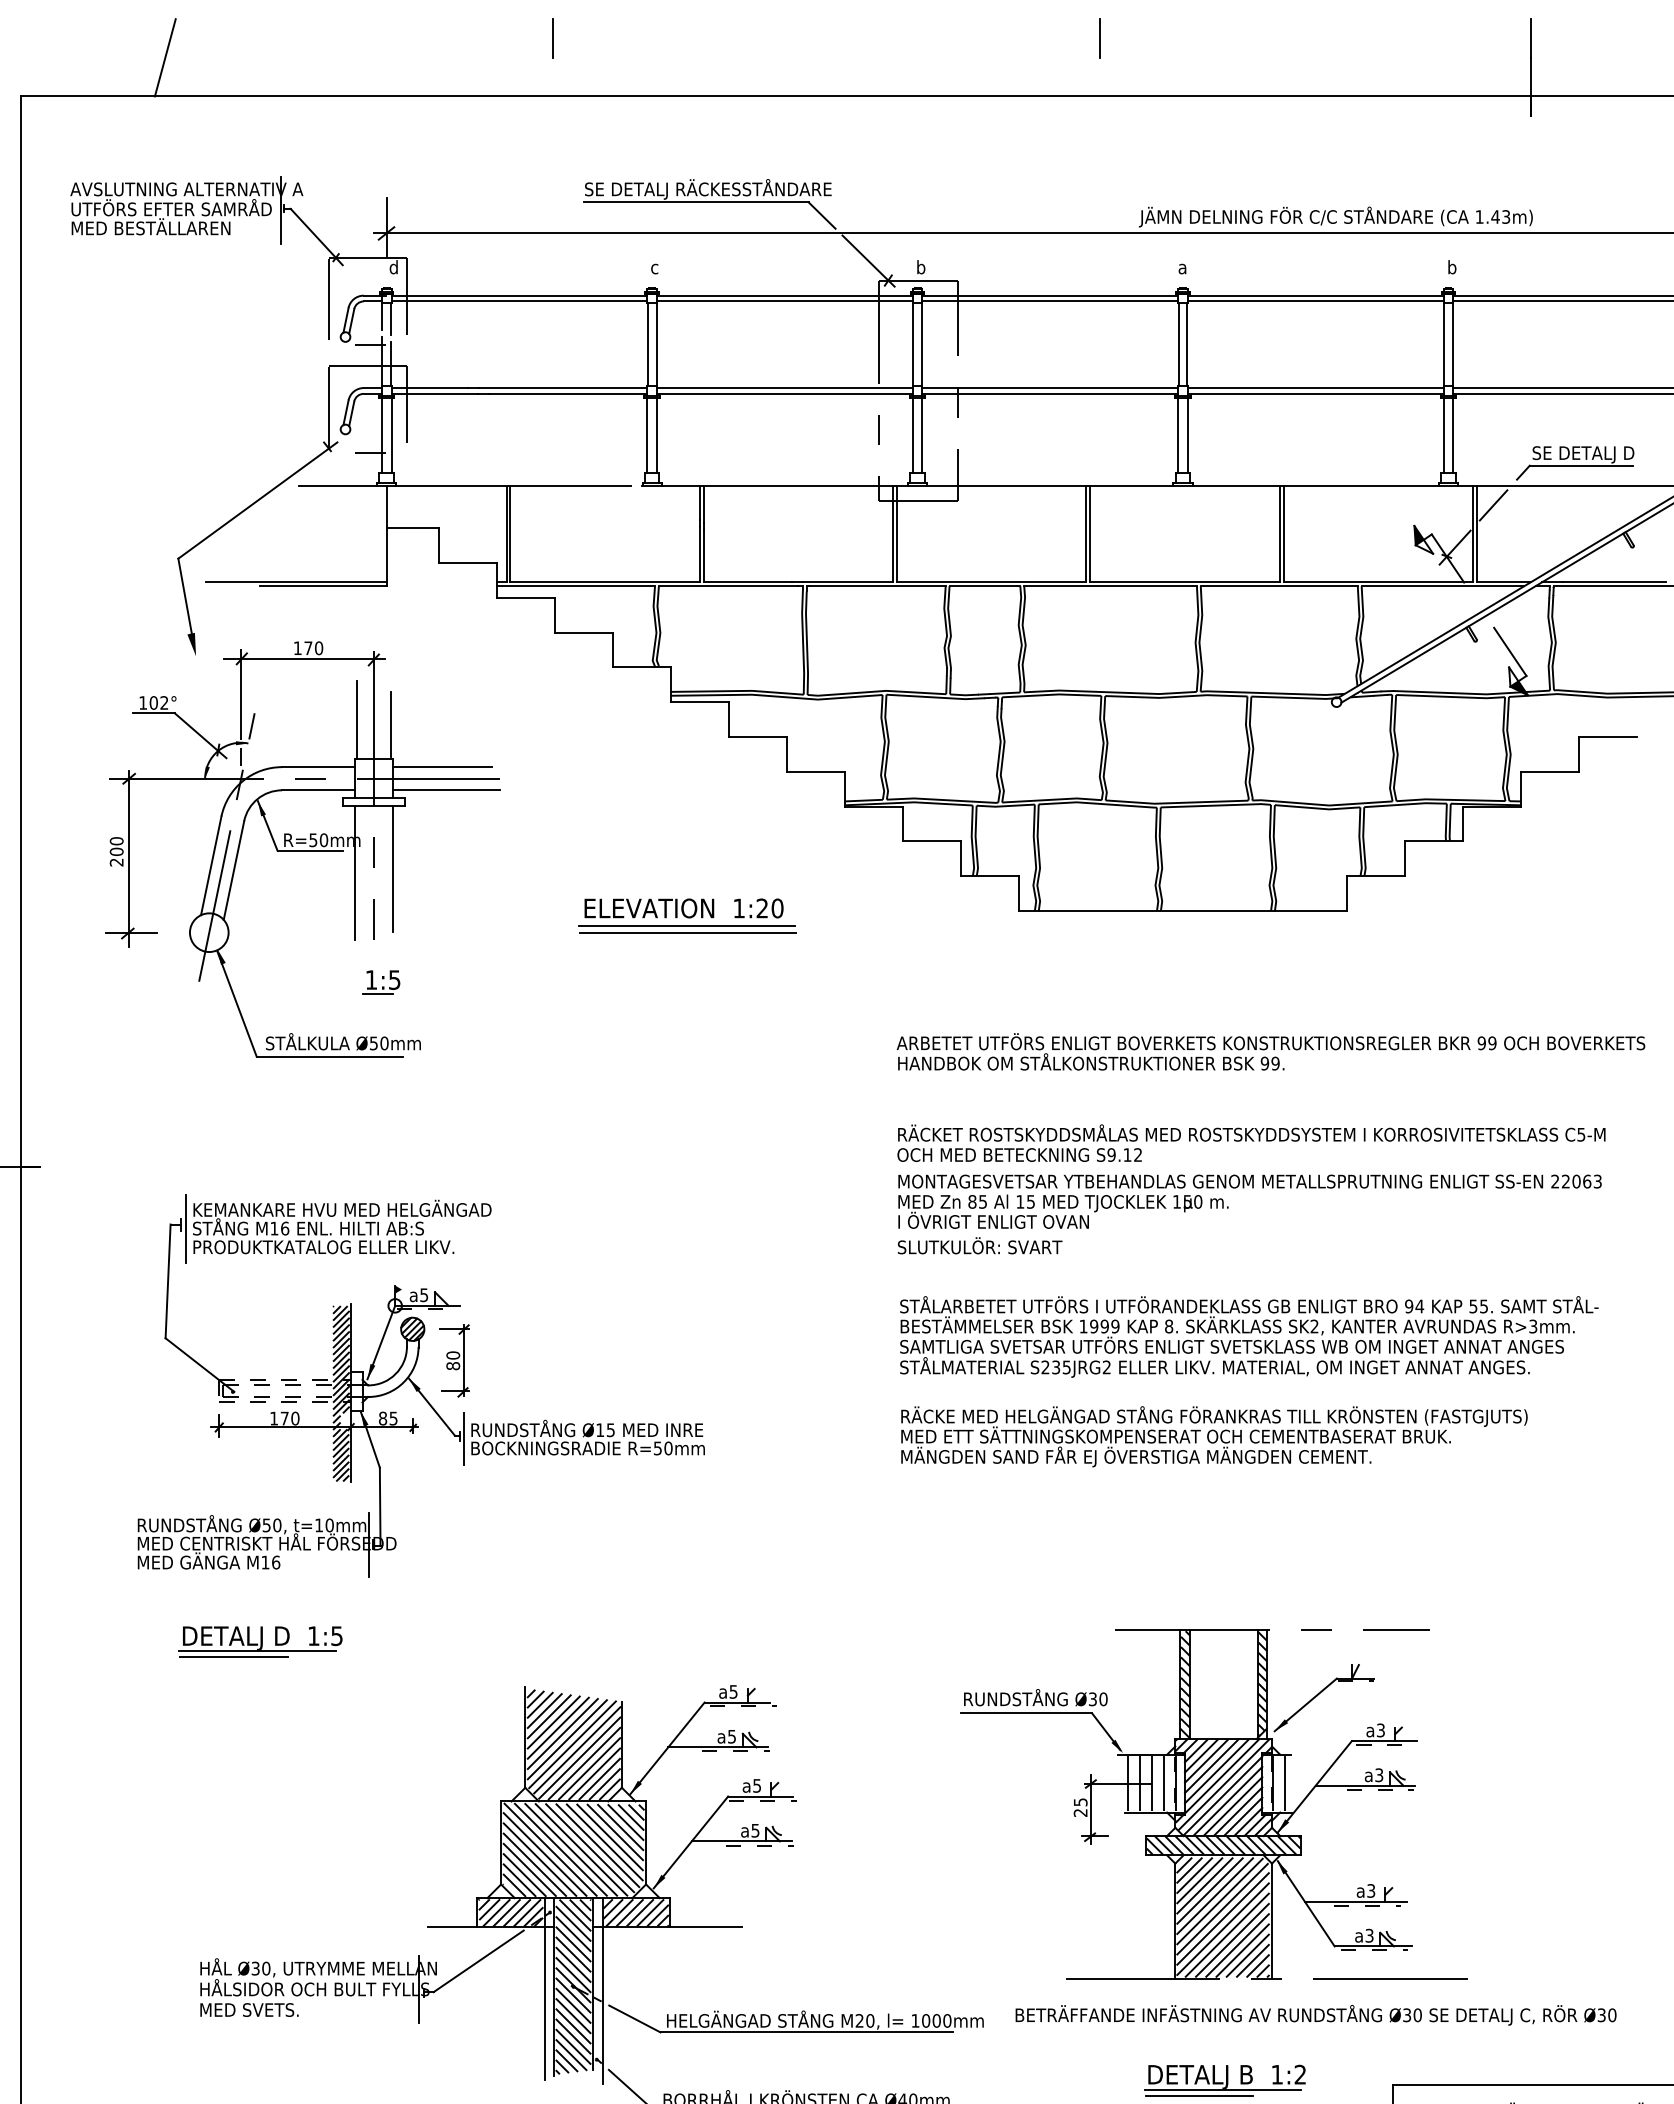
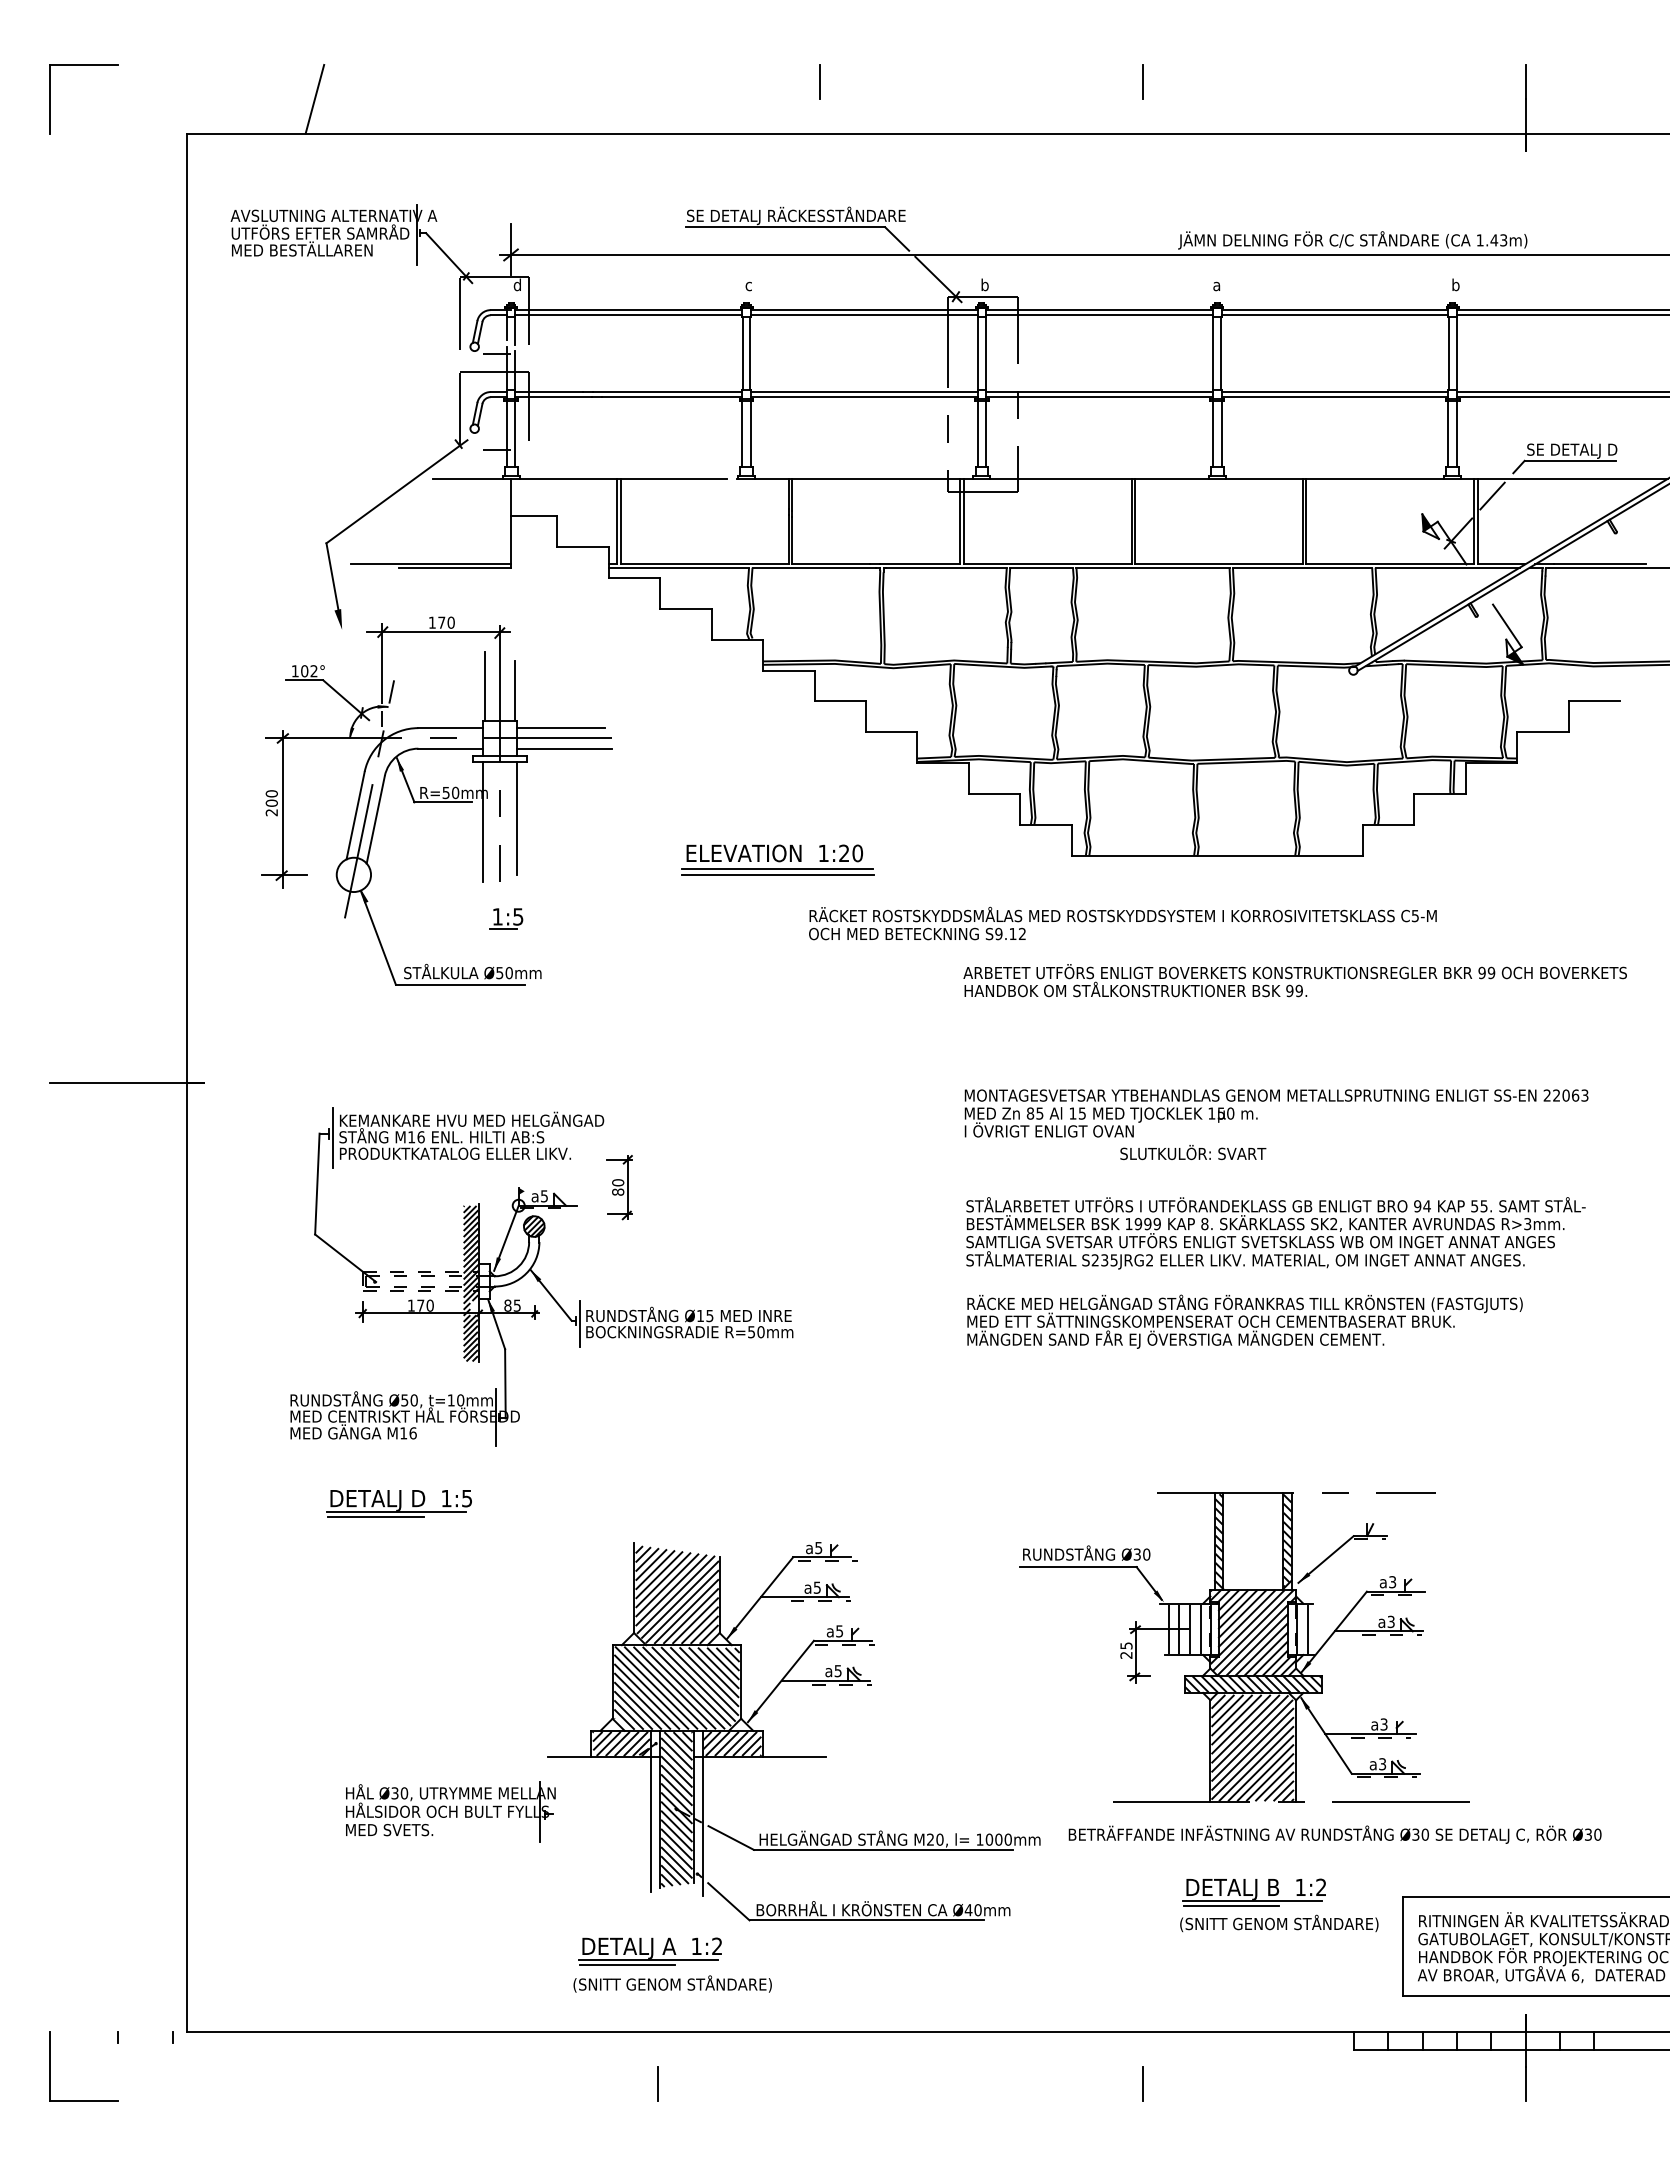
line: (551, 37) -> (819, 81), moved
text: (1251, 1143) -> (1122, 923), moved
text: (980, 1245) -> (1193, 1152), moved
part: (454, 1360) -> (619, 1187), moved
line: (478, 1960) -> (592, 1786), removed

